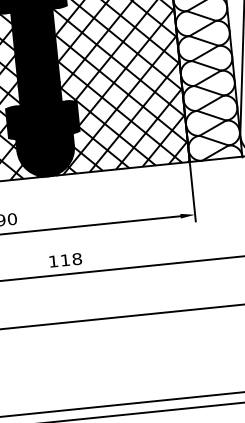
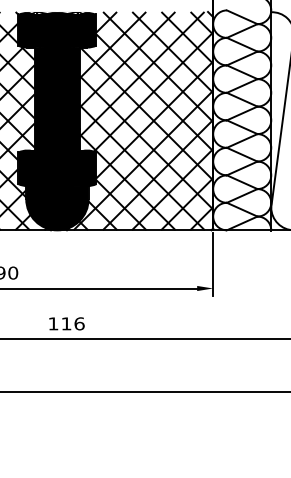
text: (77, 258) -> (79, 323), 118 -> 116

